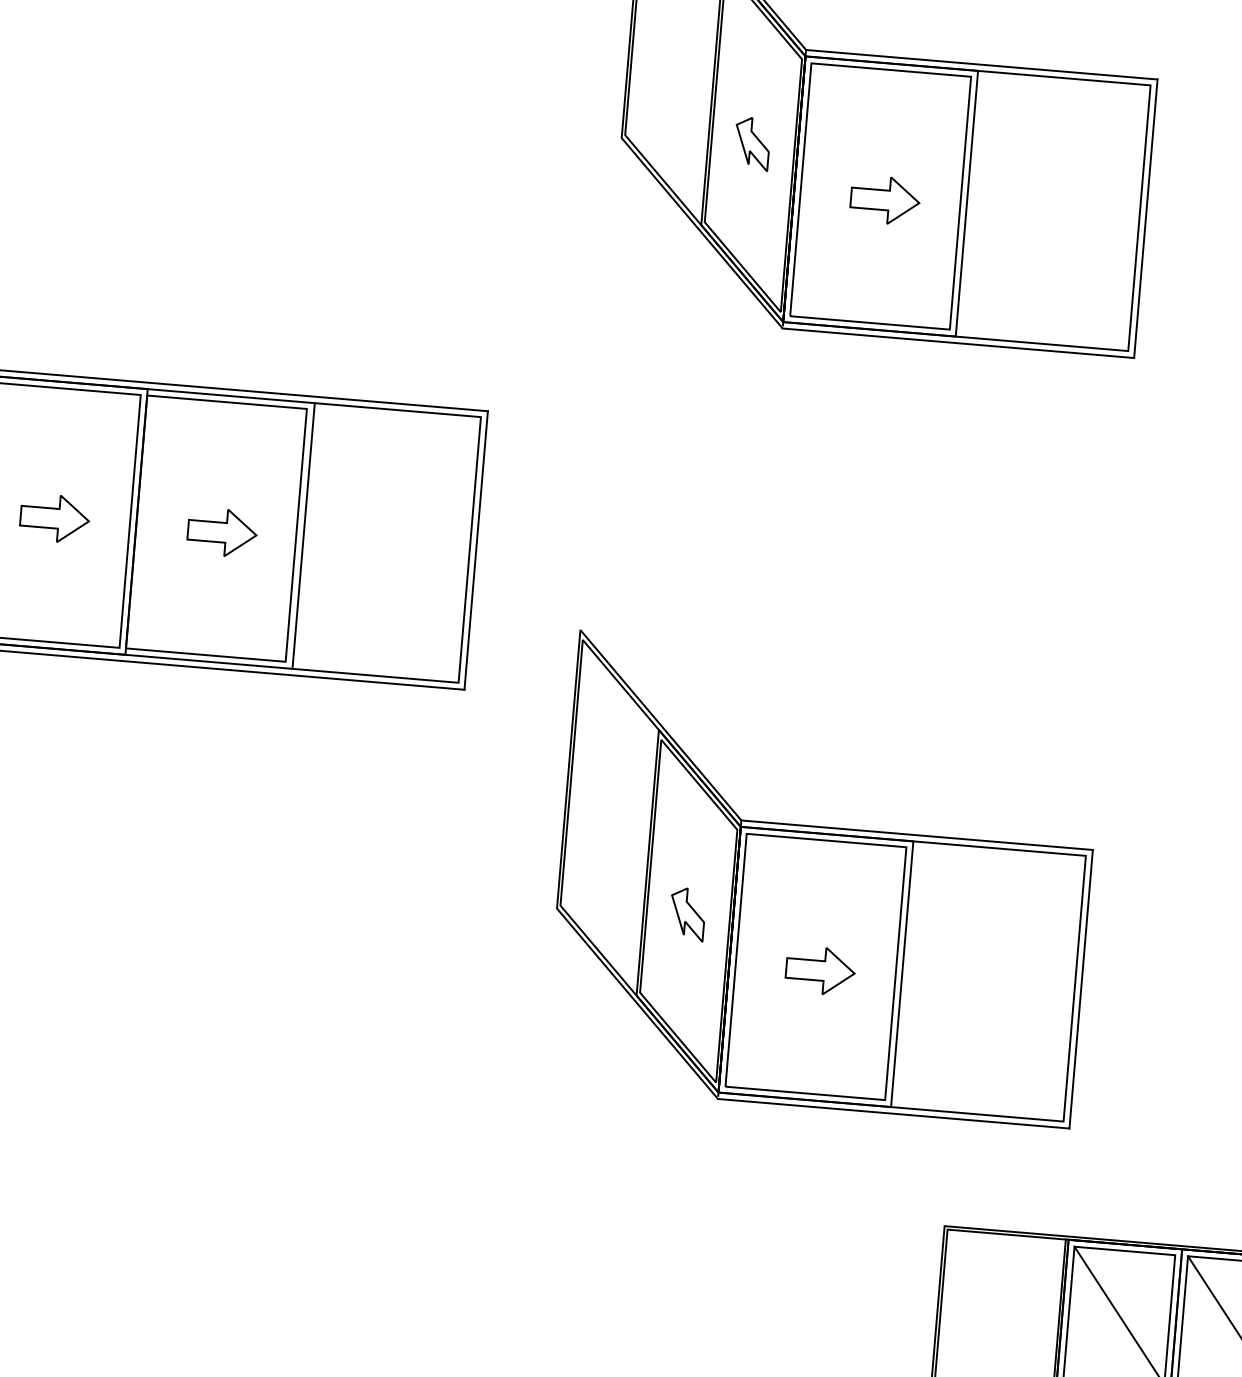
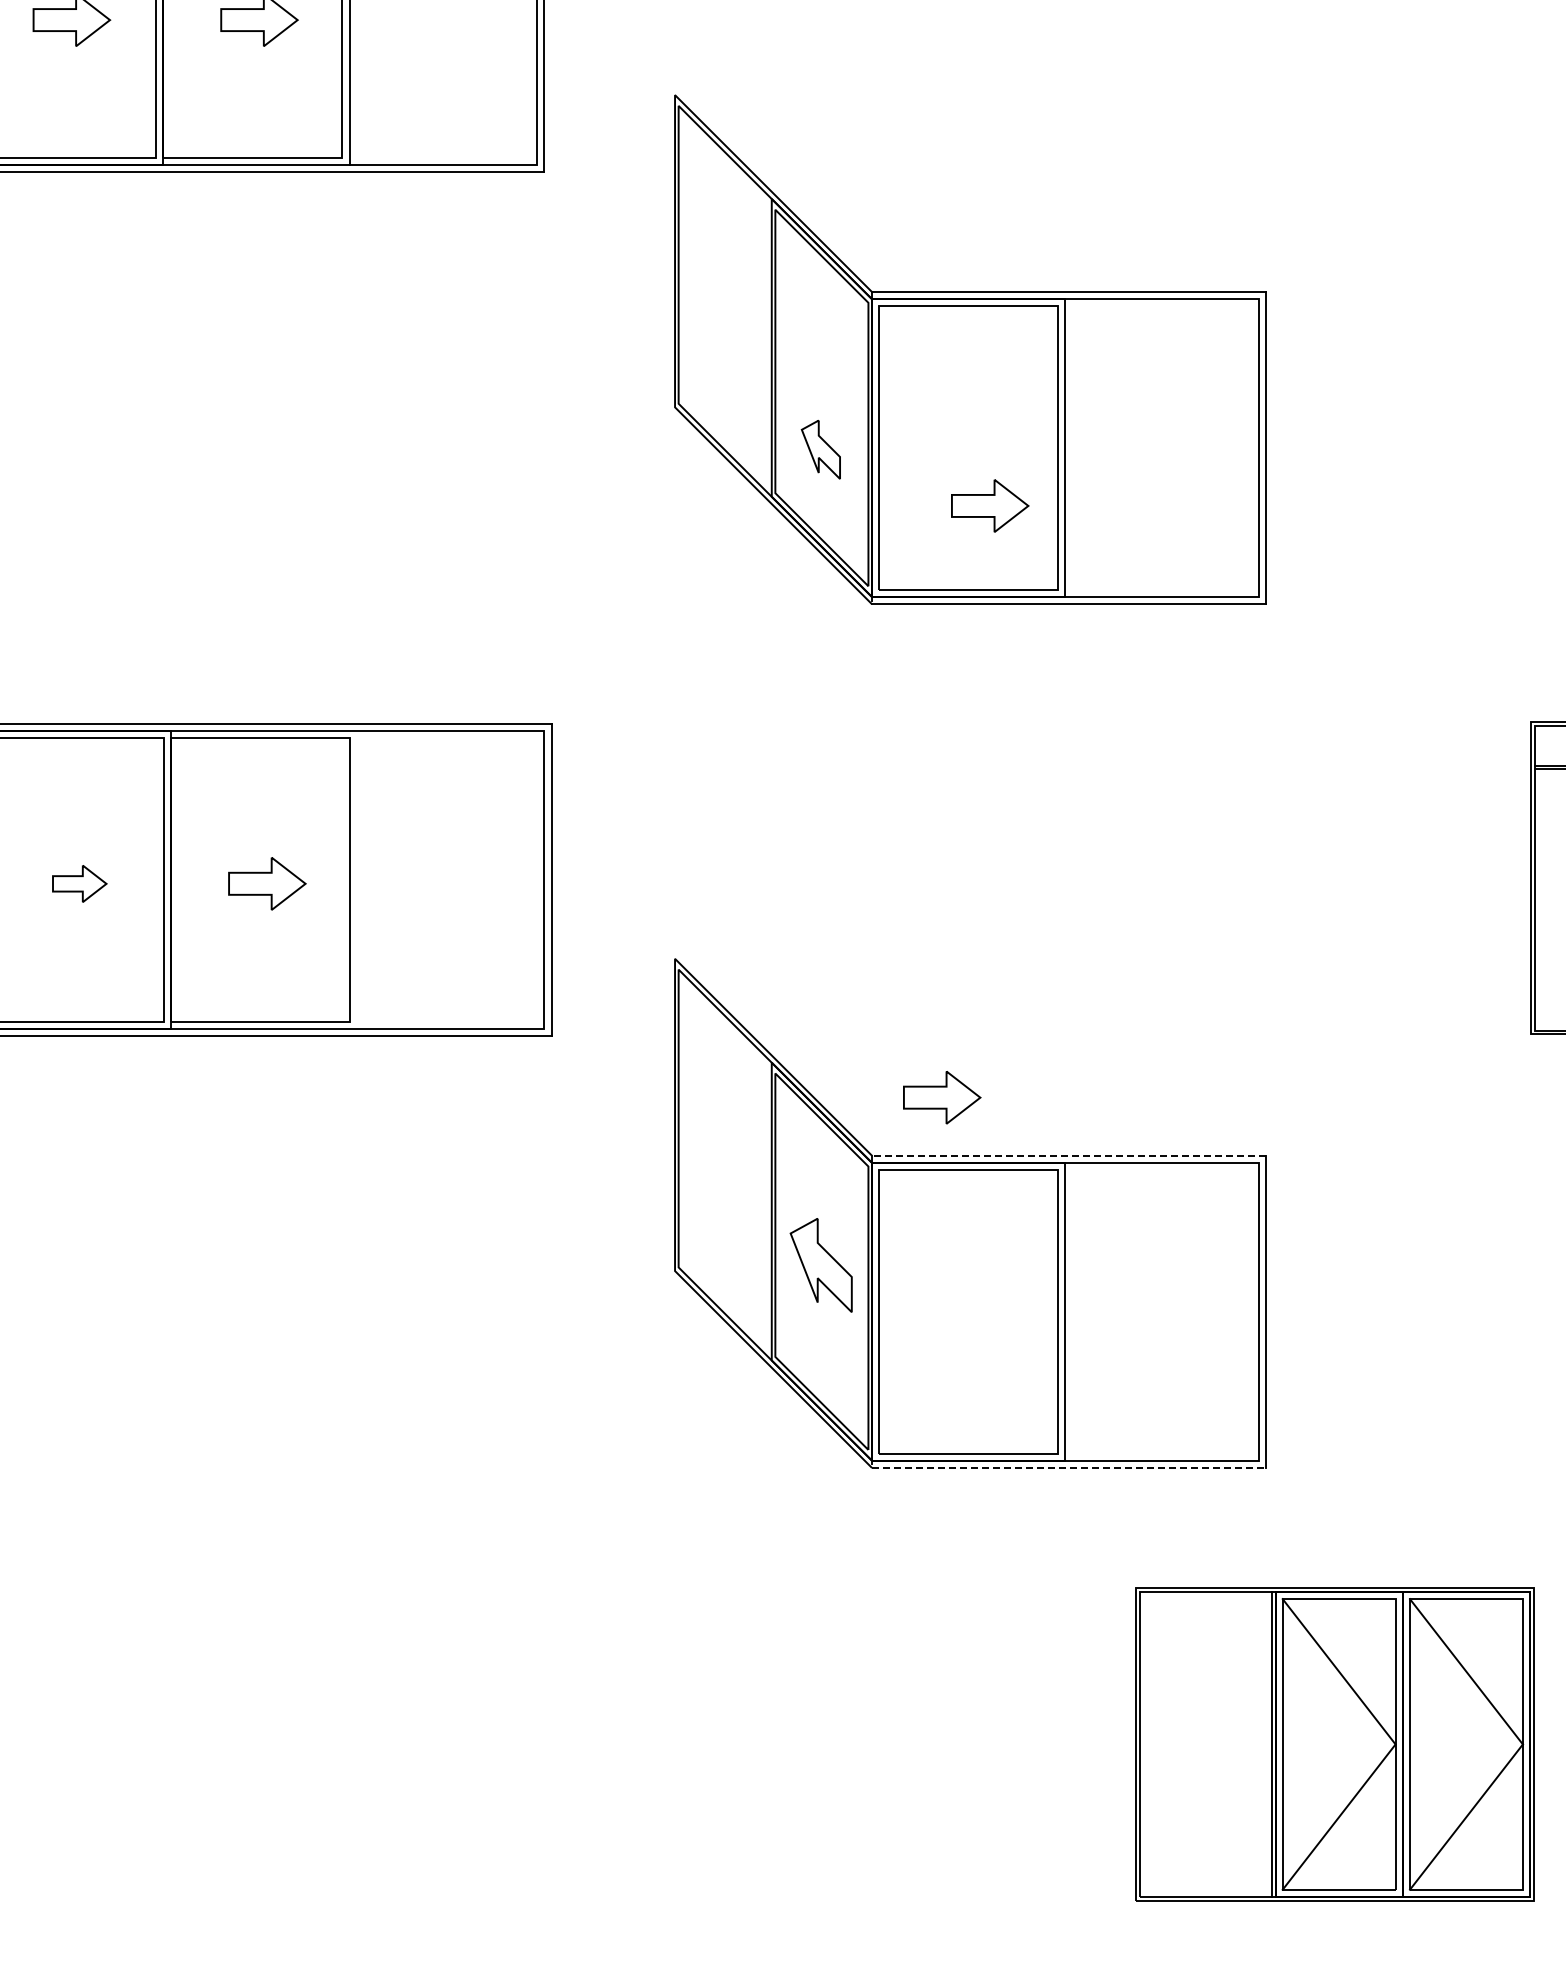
part: (751, 143) -> (820, 449), moved
part: (885, 199) -> (990, 505), moved
part: (54, 518) -> (79, 883), size x0.7
line: (303, 535) -> (358, 879), removed
line: (917, 835) -> (1069, 1155), solid -> dashed
part: (687, 914) -> (820, 1265), size x1.6
part: (820, 970) -> (942, 1097), moved
line: (894, 1113) -> (1069, 1467), solid -> dashed

